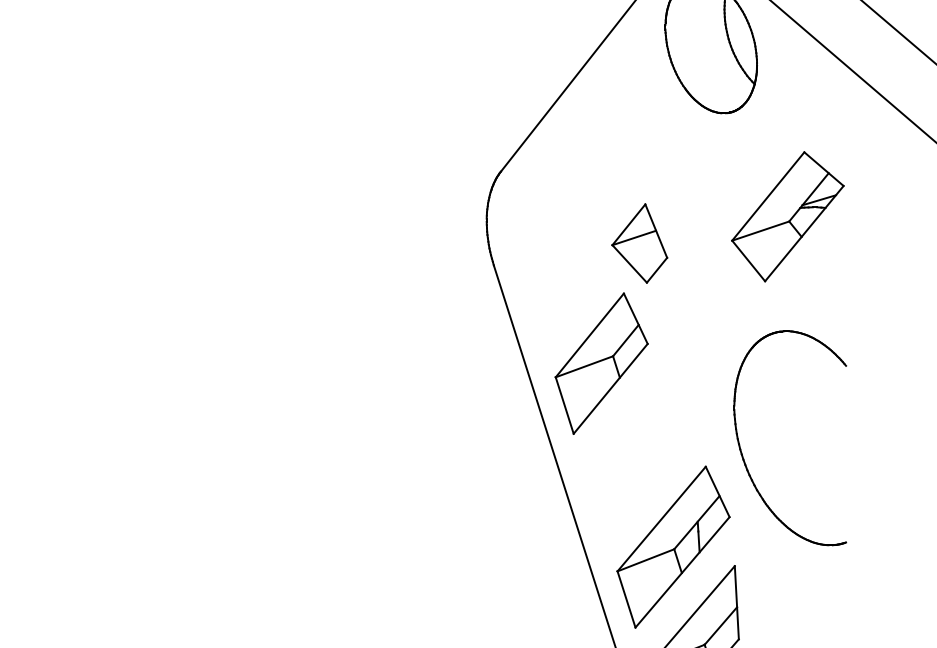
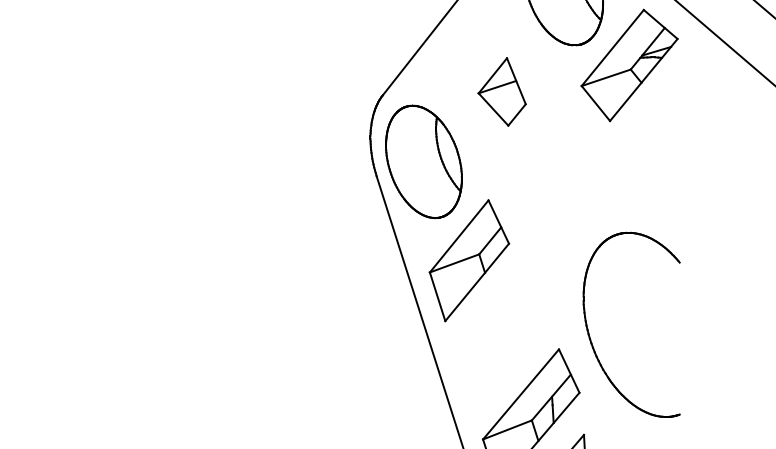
part: (787, 216) -> (629, 65), moved
part: (639, 243) -> (501, 91), moved
part: (548, 248) -> (423, 161), added

